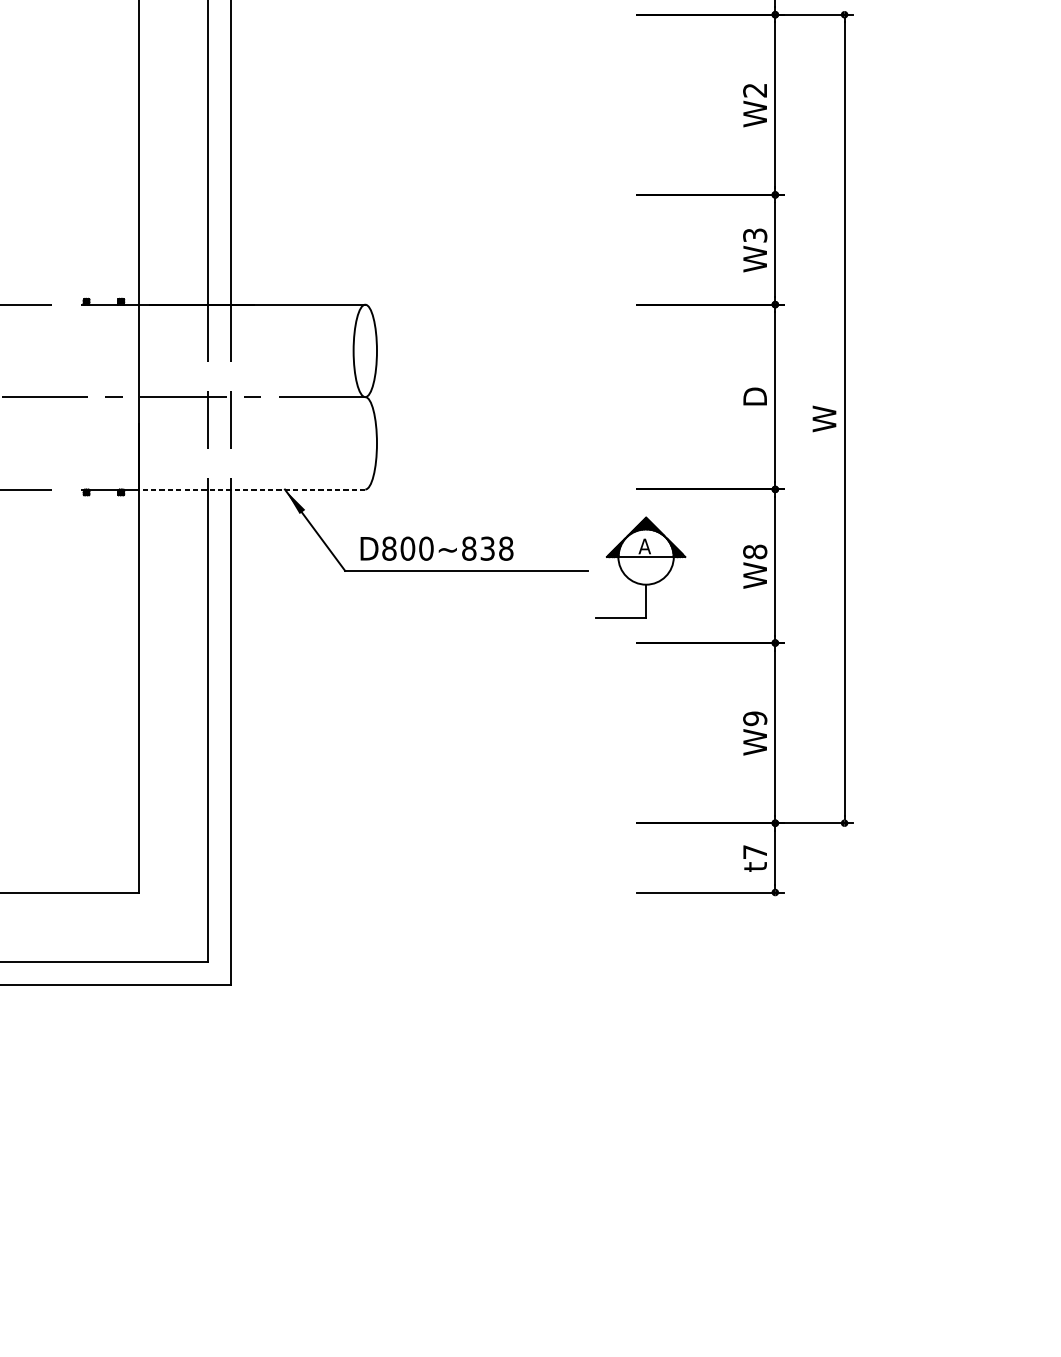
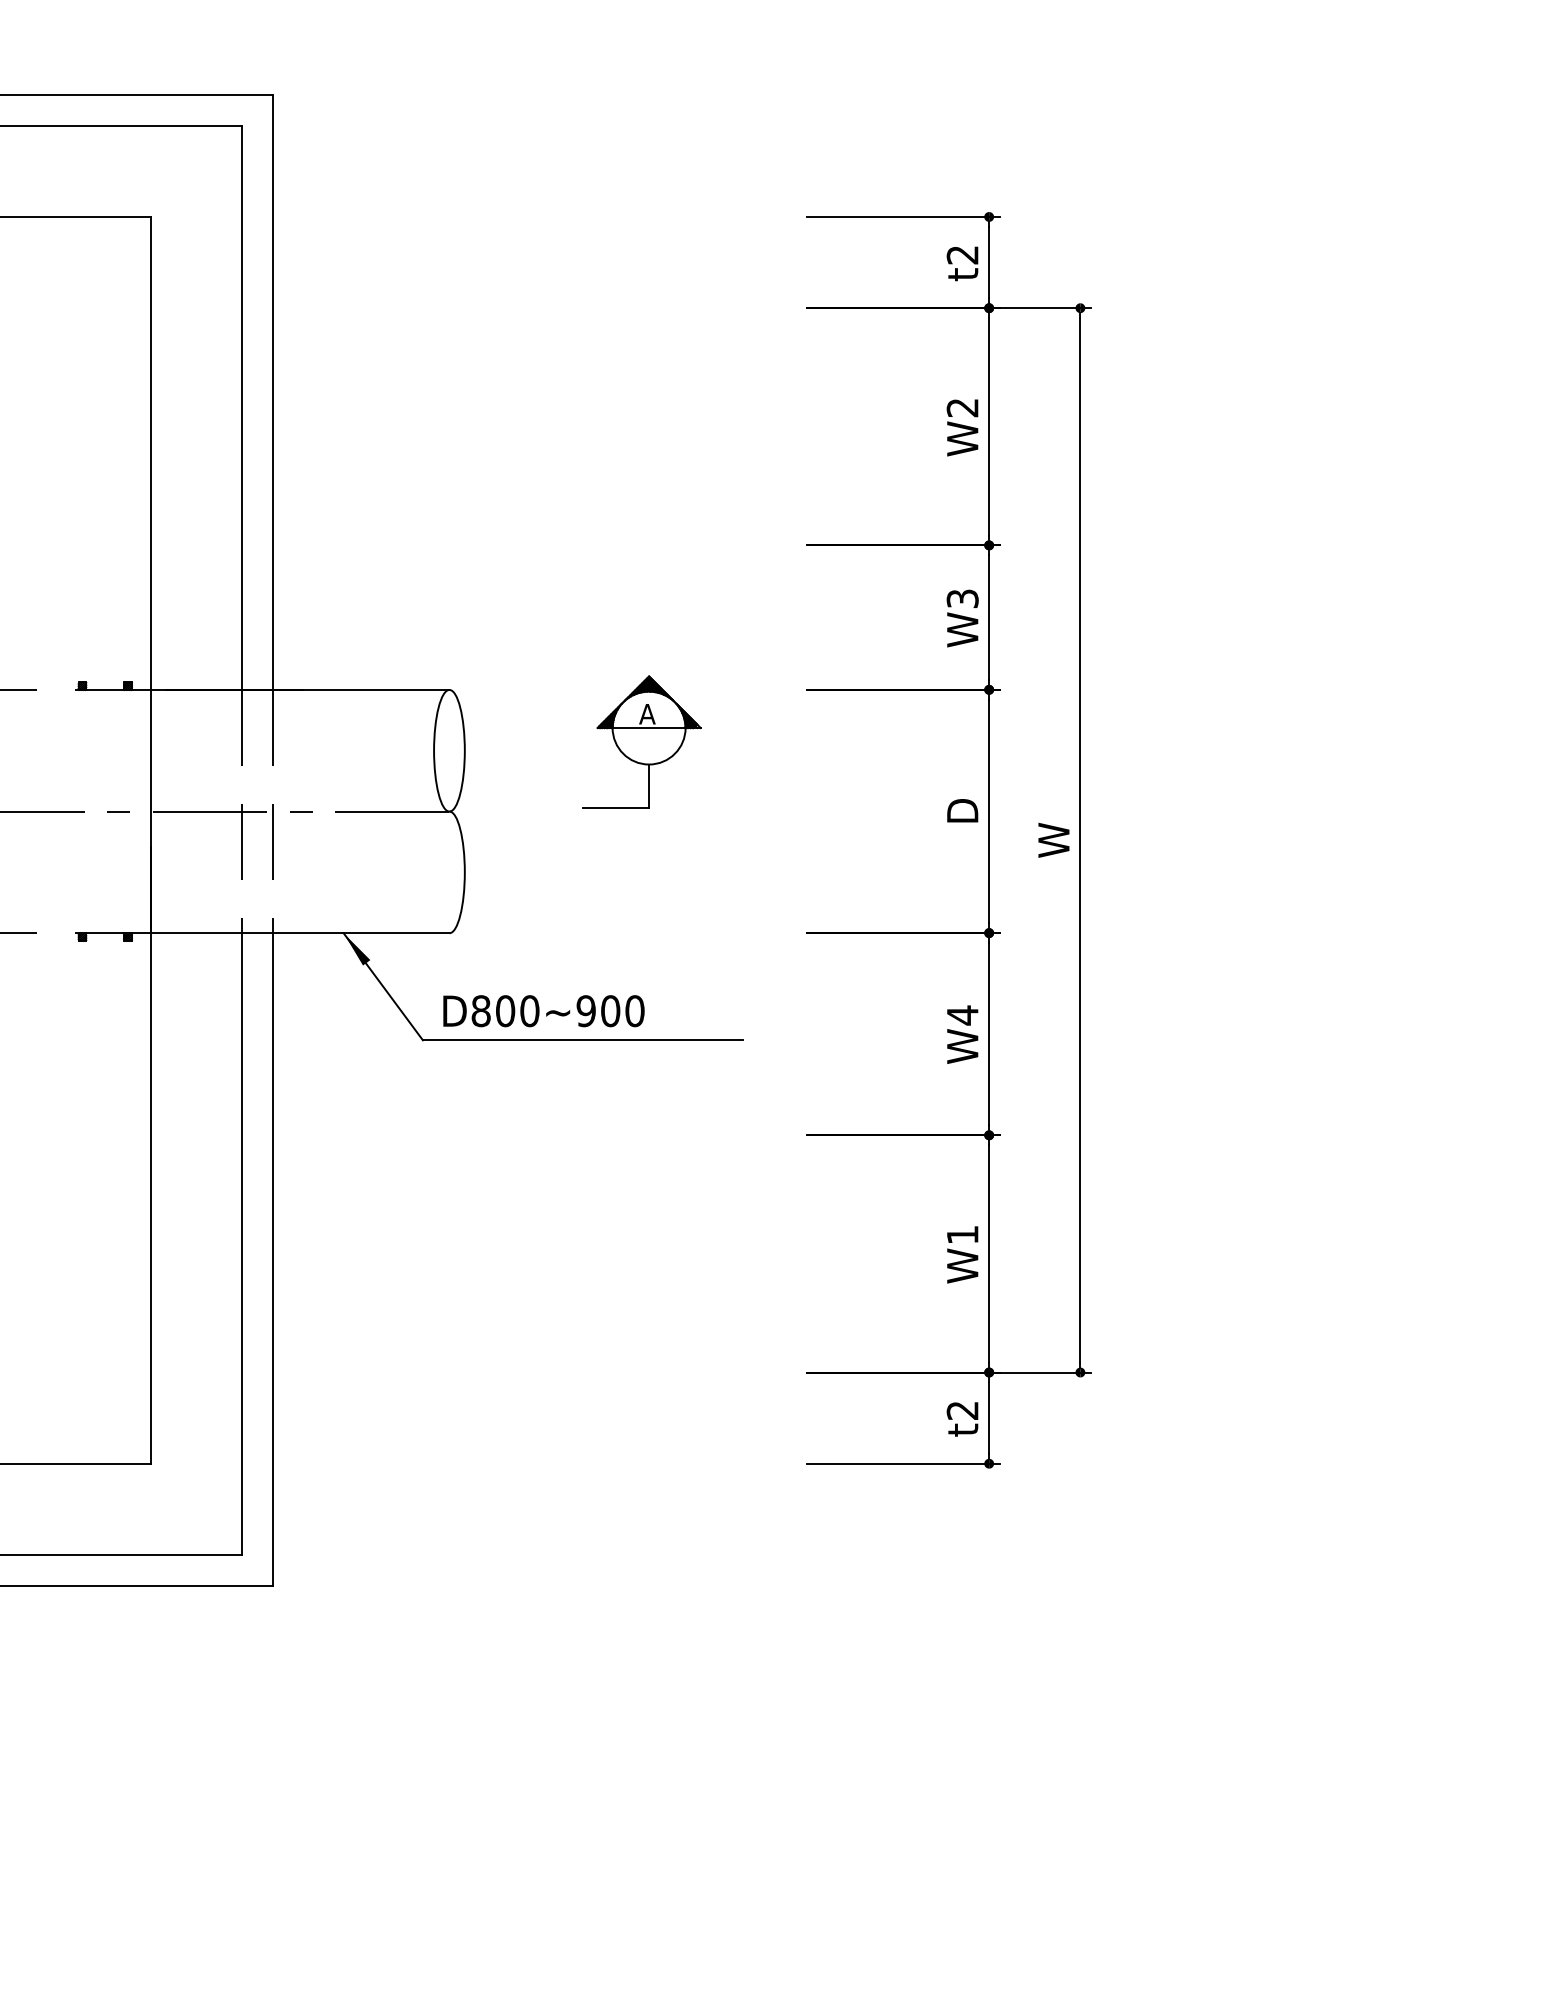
line: (251, 489) -> (299, 933), dashed -> solid
text: (487, 548) -> (610, 1011), D800~838 -> D800~900
text: (755, 552) -> (962, 1015), W8 -> W4
part: (640, 567) -> (641, 741), moved
text: (755, 718) -> (962, 1234), W9 -> W1
text: (755, 852) -> (962, 1410), t7 -> t2

